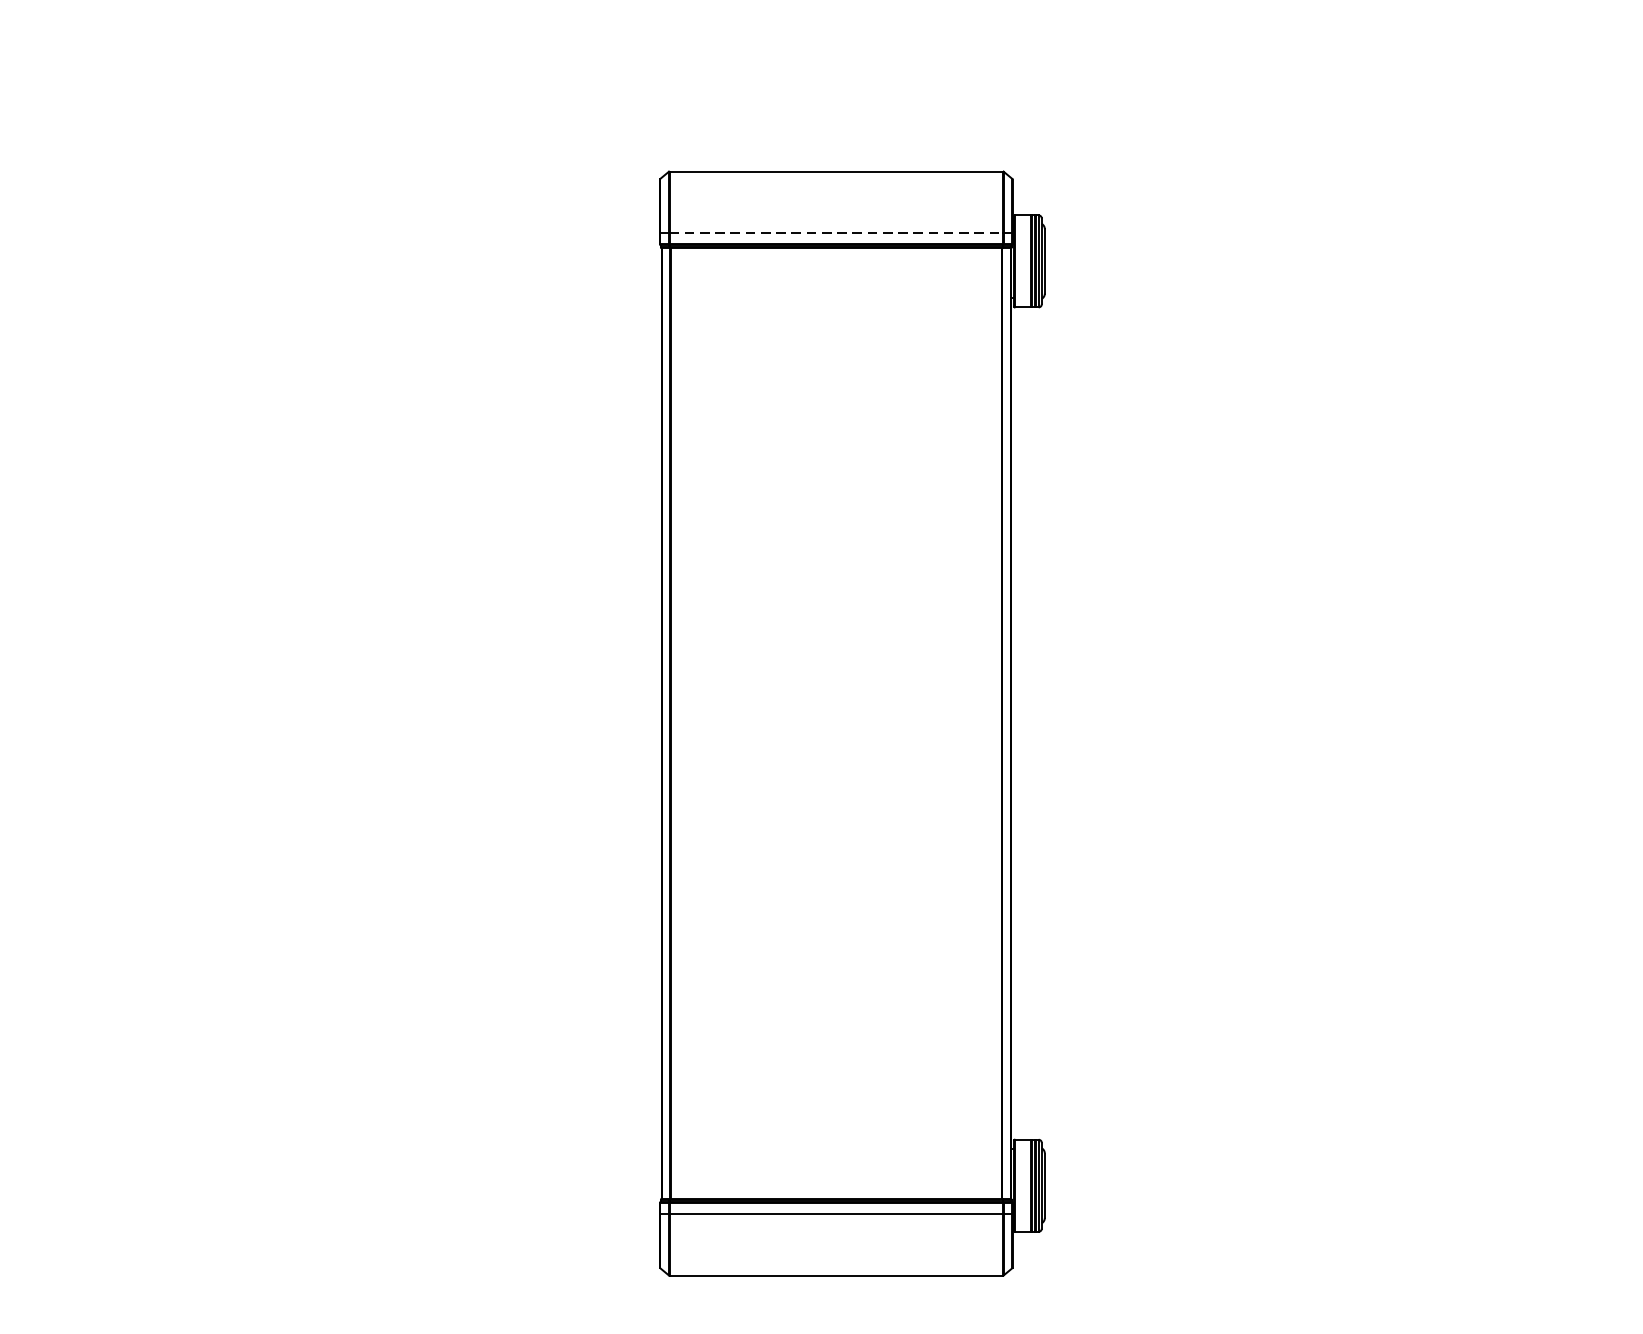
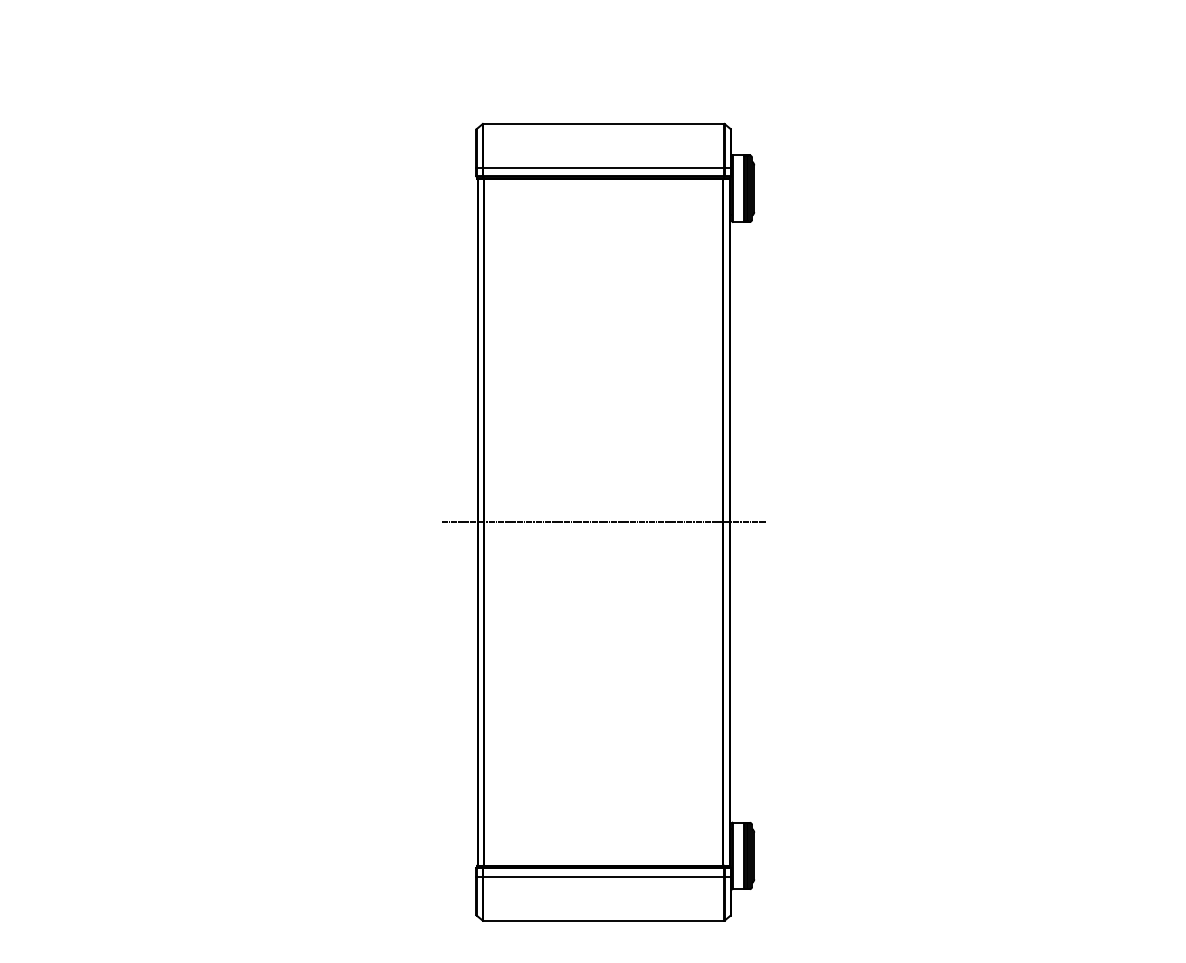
line: (837, 233) -> (604, 168), dashed -> solid
line: (836, 723) -> (603, 522), added

